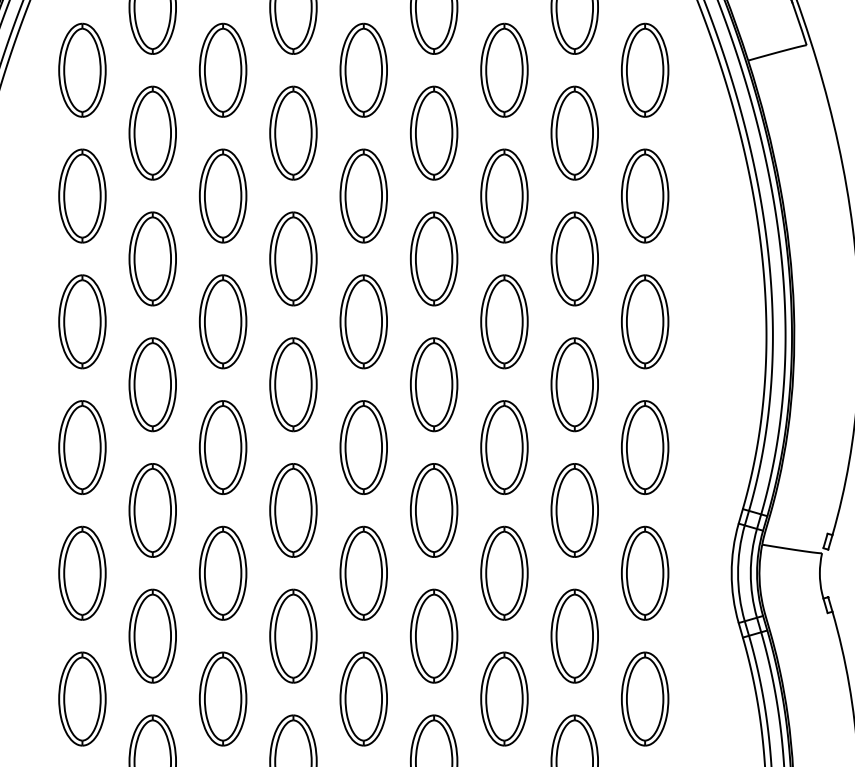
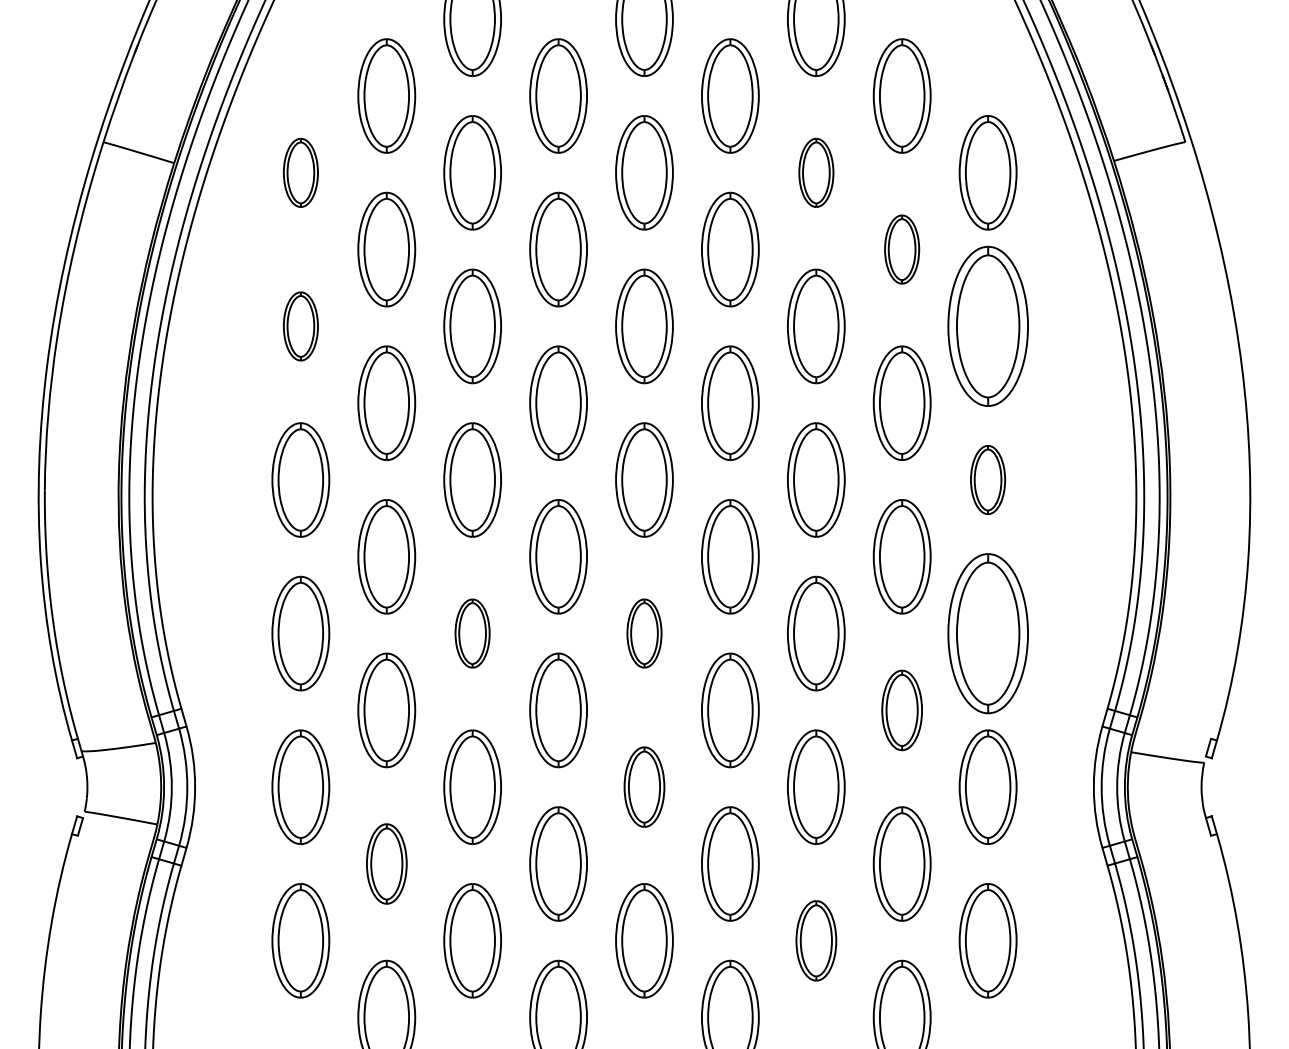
part: (82, 70) -> (300, 172), size x0.6
part: (504, 70) -> (816, 172), size x0.6
part: (574, 133) -> (901, 249), size x0.6
part: (82, 196) -> (300, 326), size x0.6
part: (644, 196) -> (987, 326), size x1.4
part: (644, 321) -> (987, 479), size x0.6
part: (222, 447) -> (472, 633), size x0.6
part: (363, 447) -> (644, 633), size x0.6
part: (644, 447) -> (987, 633), size x1.4
part: (574, 510) -> (901, 710), size x0.7
part: (363, 572) -> (644, 786), size x0.7
part: (152, 635) -> (386, 863), size x0.7
part: (504, 698) -> (816, 940), size x0.7

